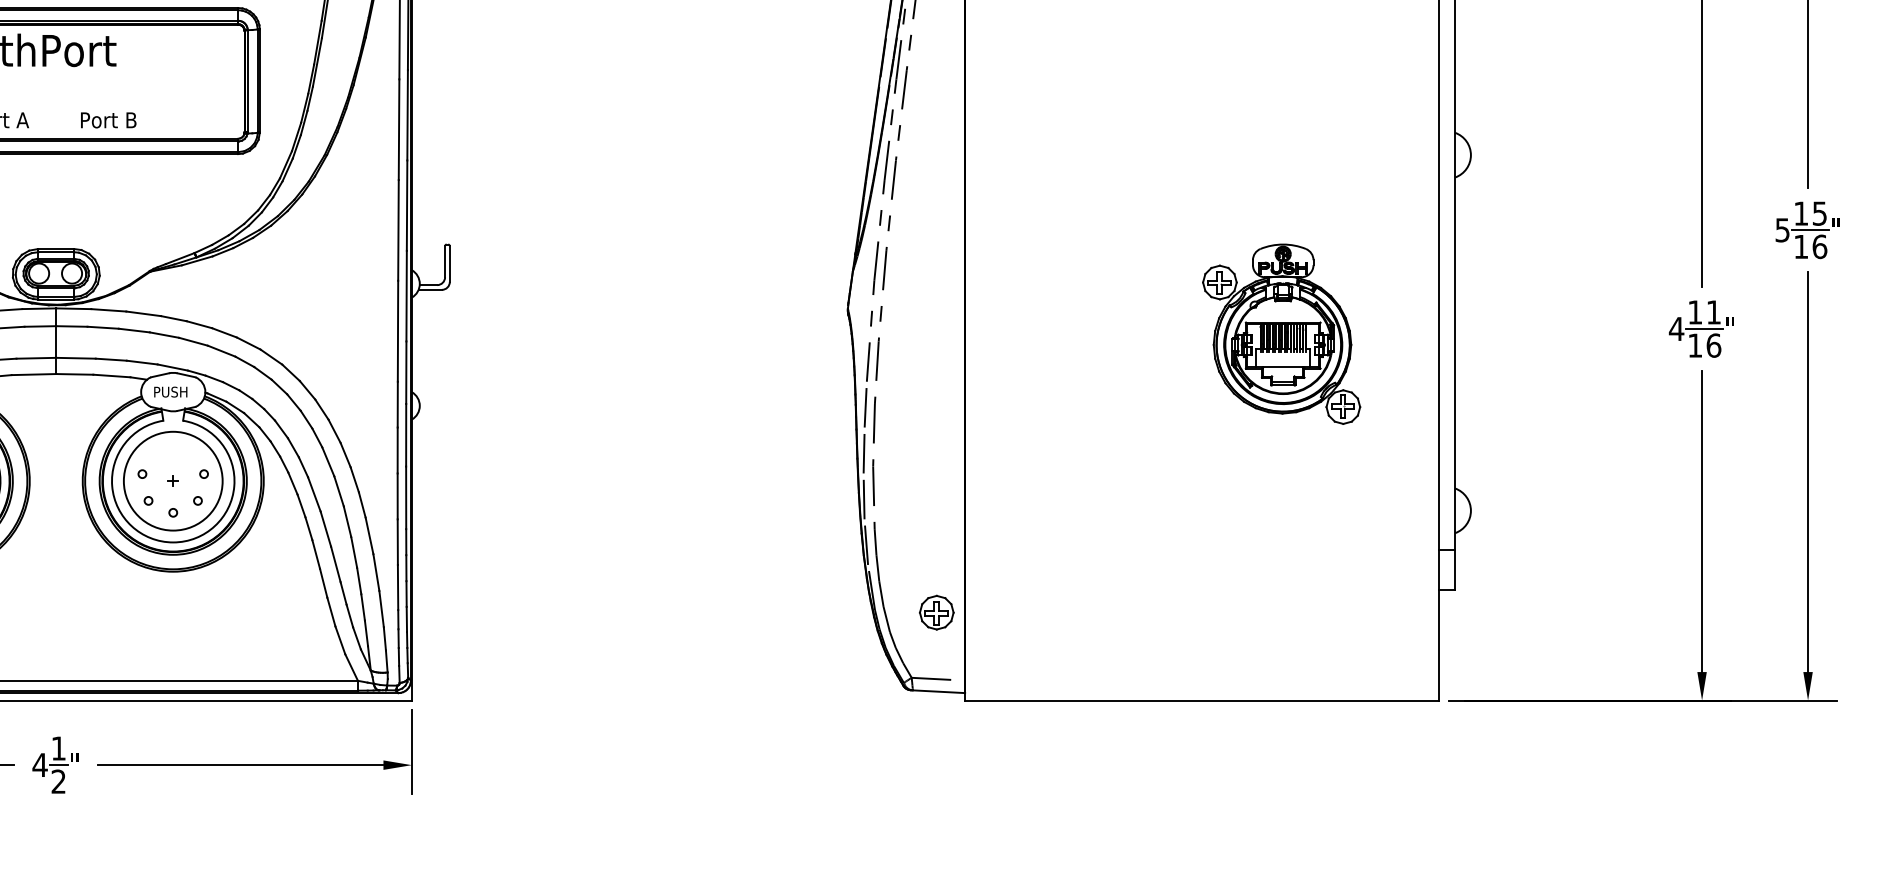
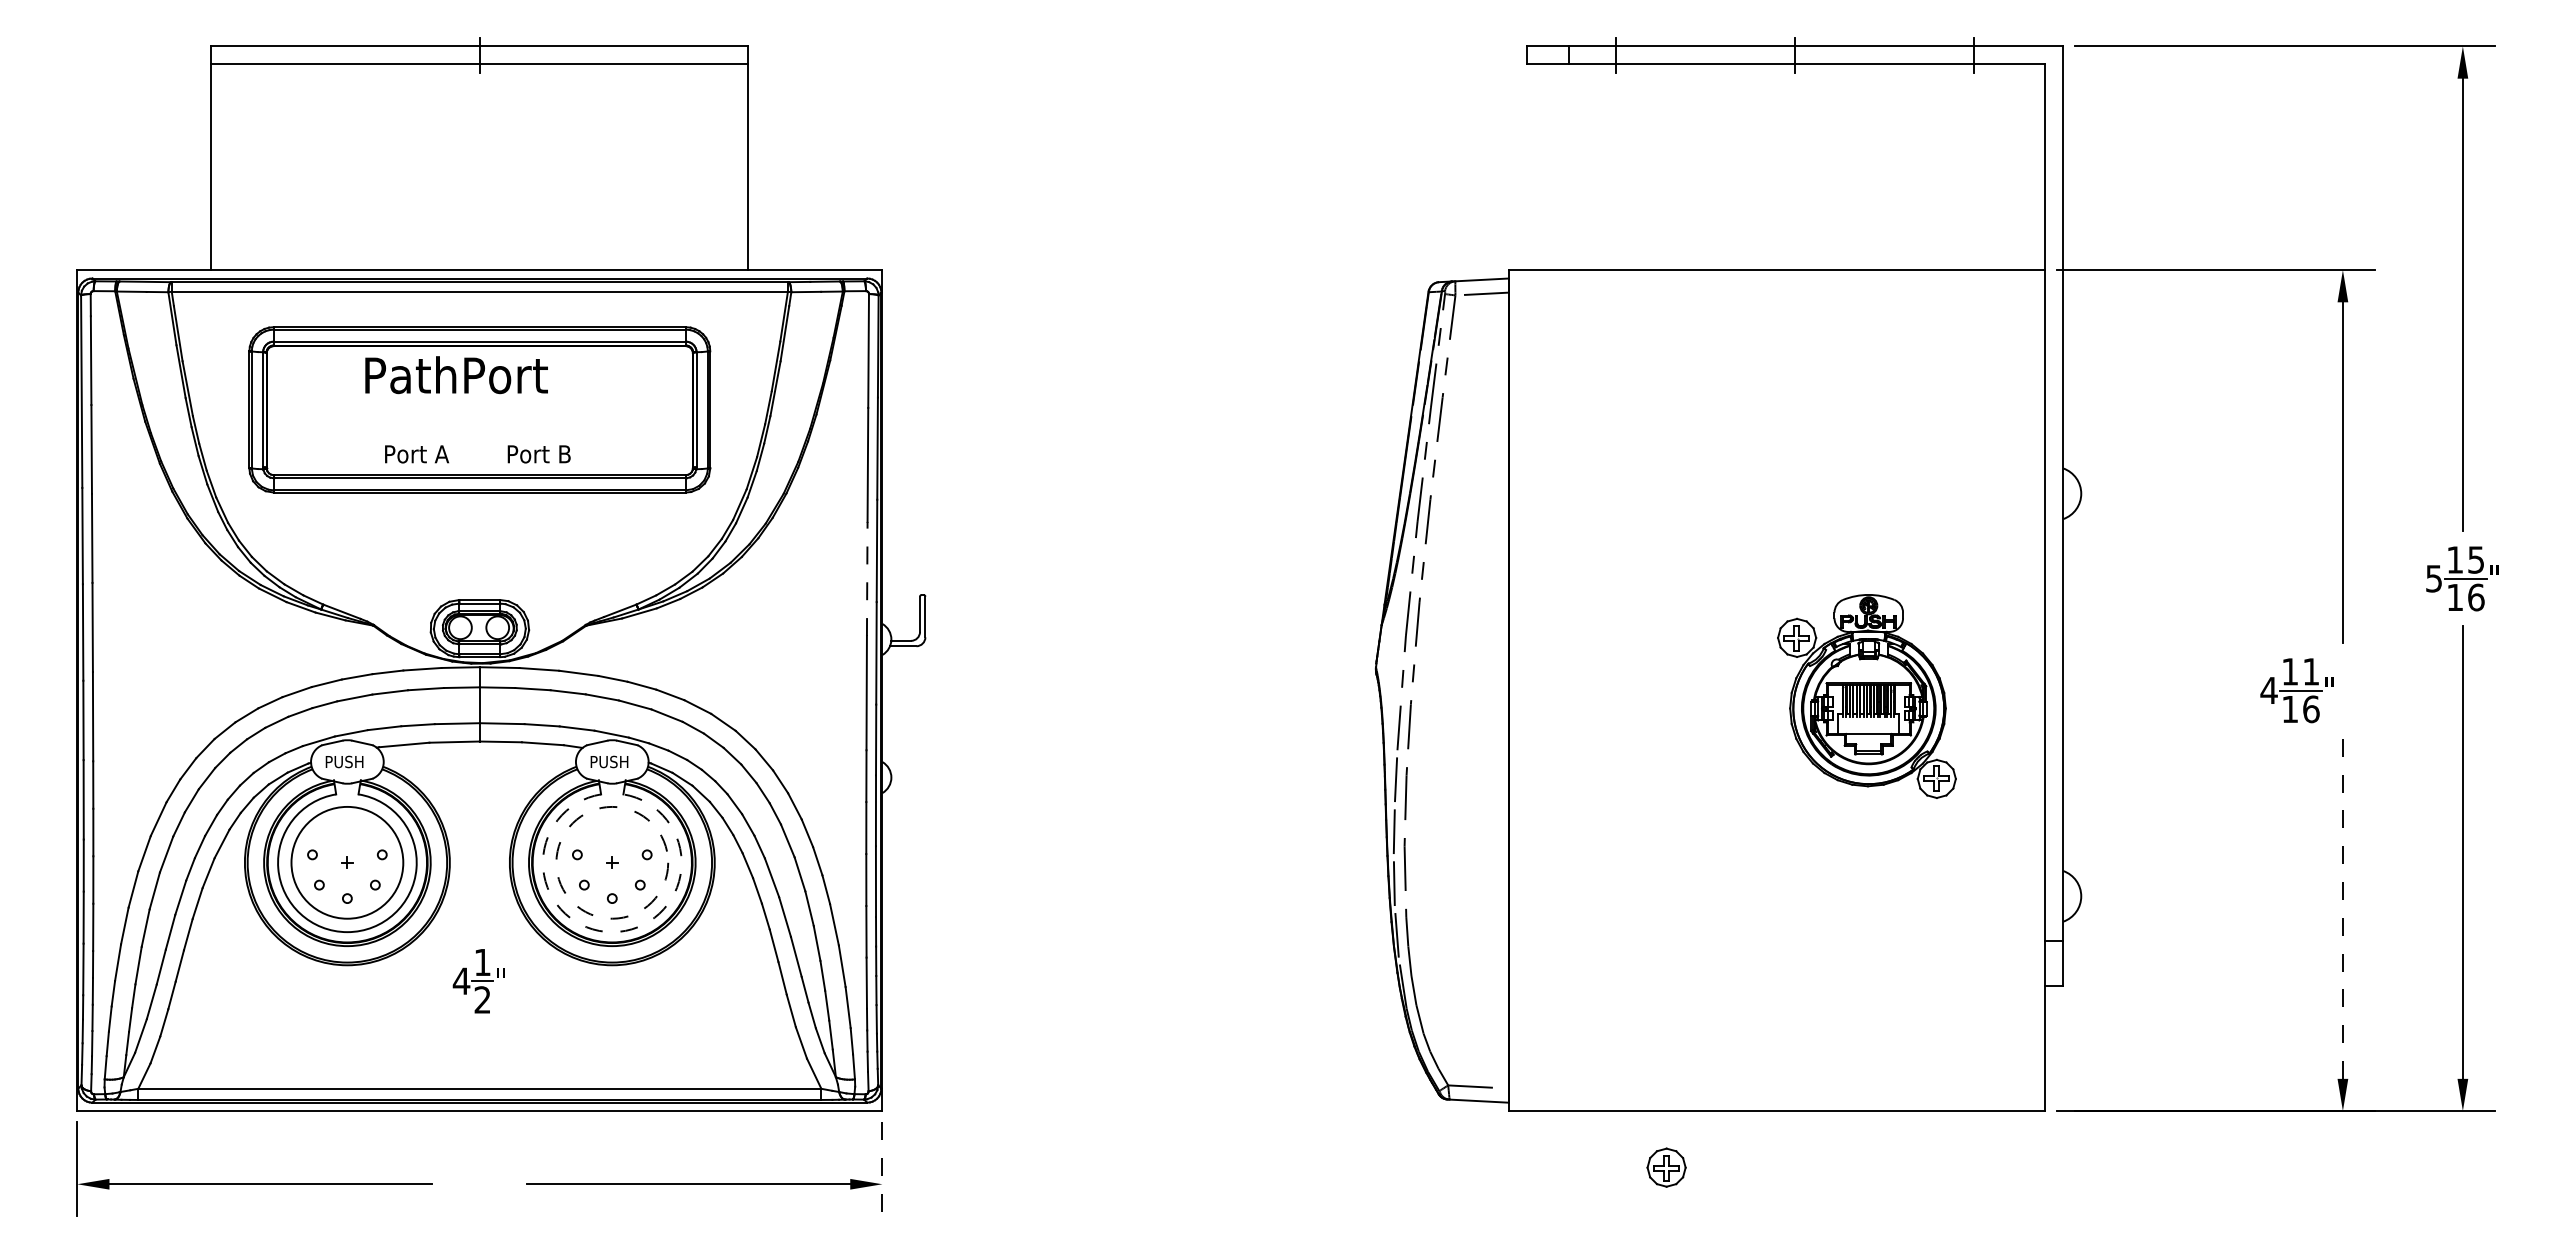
line: (398, 230) -> (867, 578), solid -> dashed
part: (1700, 328) -> (2296, 690), moved
circle: (173, 480) -> (612, 862), solid -> dashed
line: (1701, 520) -> (2342, 907), solid -> dashed
arc: (173, 542) -> (612, 932), solid -> dashed
part: (936, 612) -> (1666, 1167), moved
line: (411, 752) -> (882, 1169), solid -> dashed
part: (55, 765) -> (478, 981), moved

